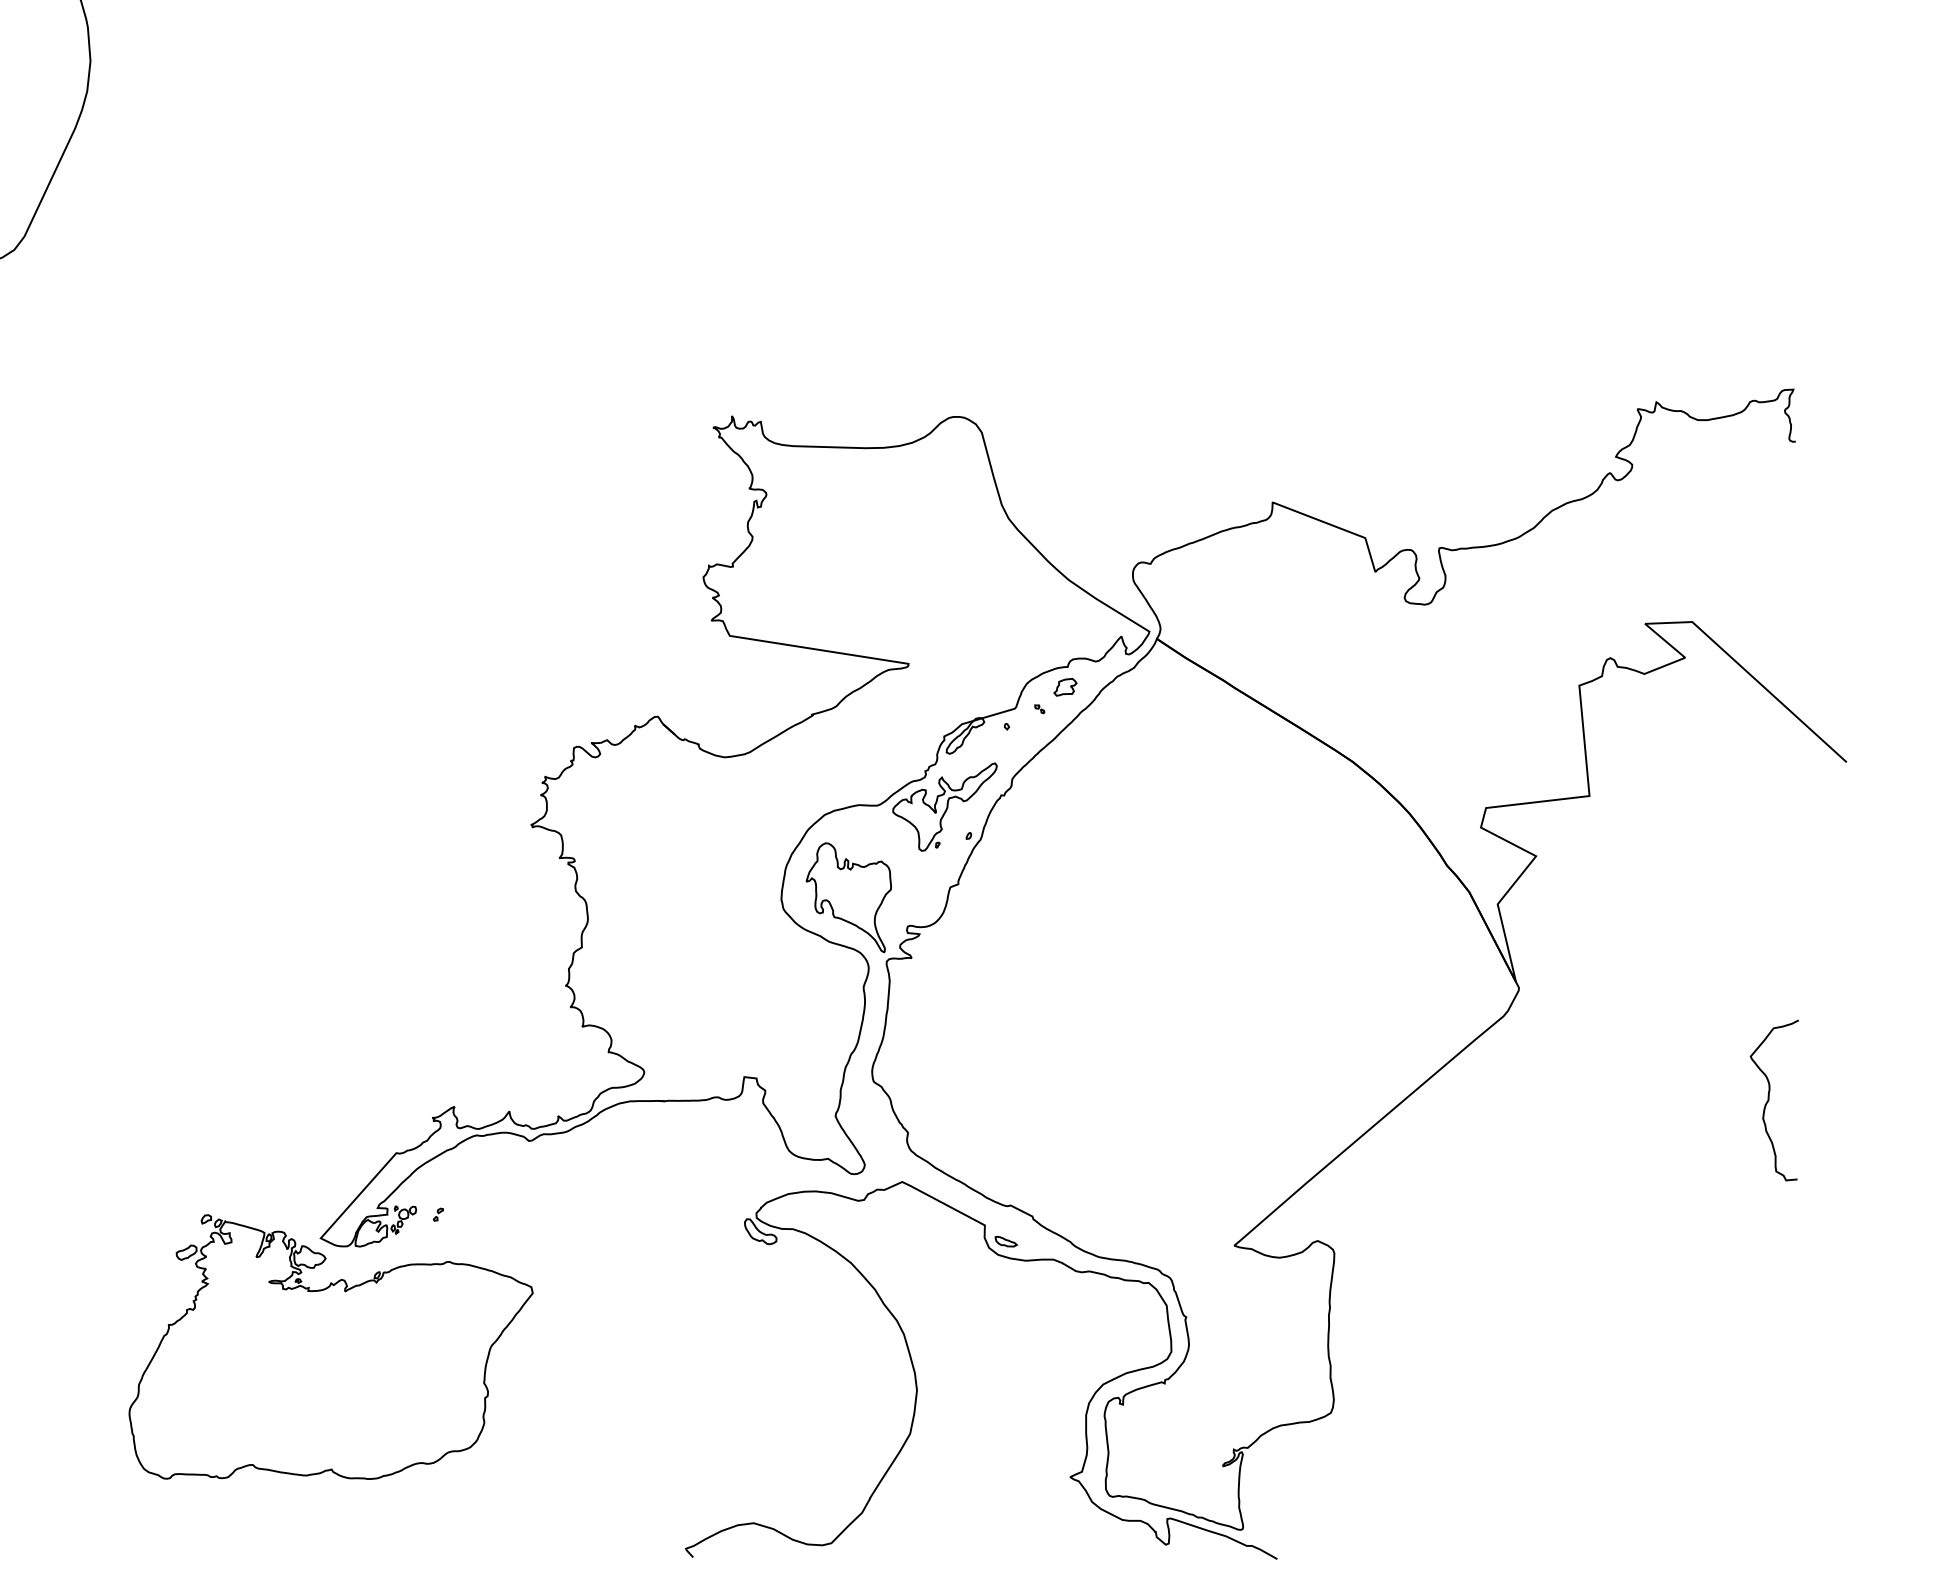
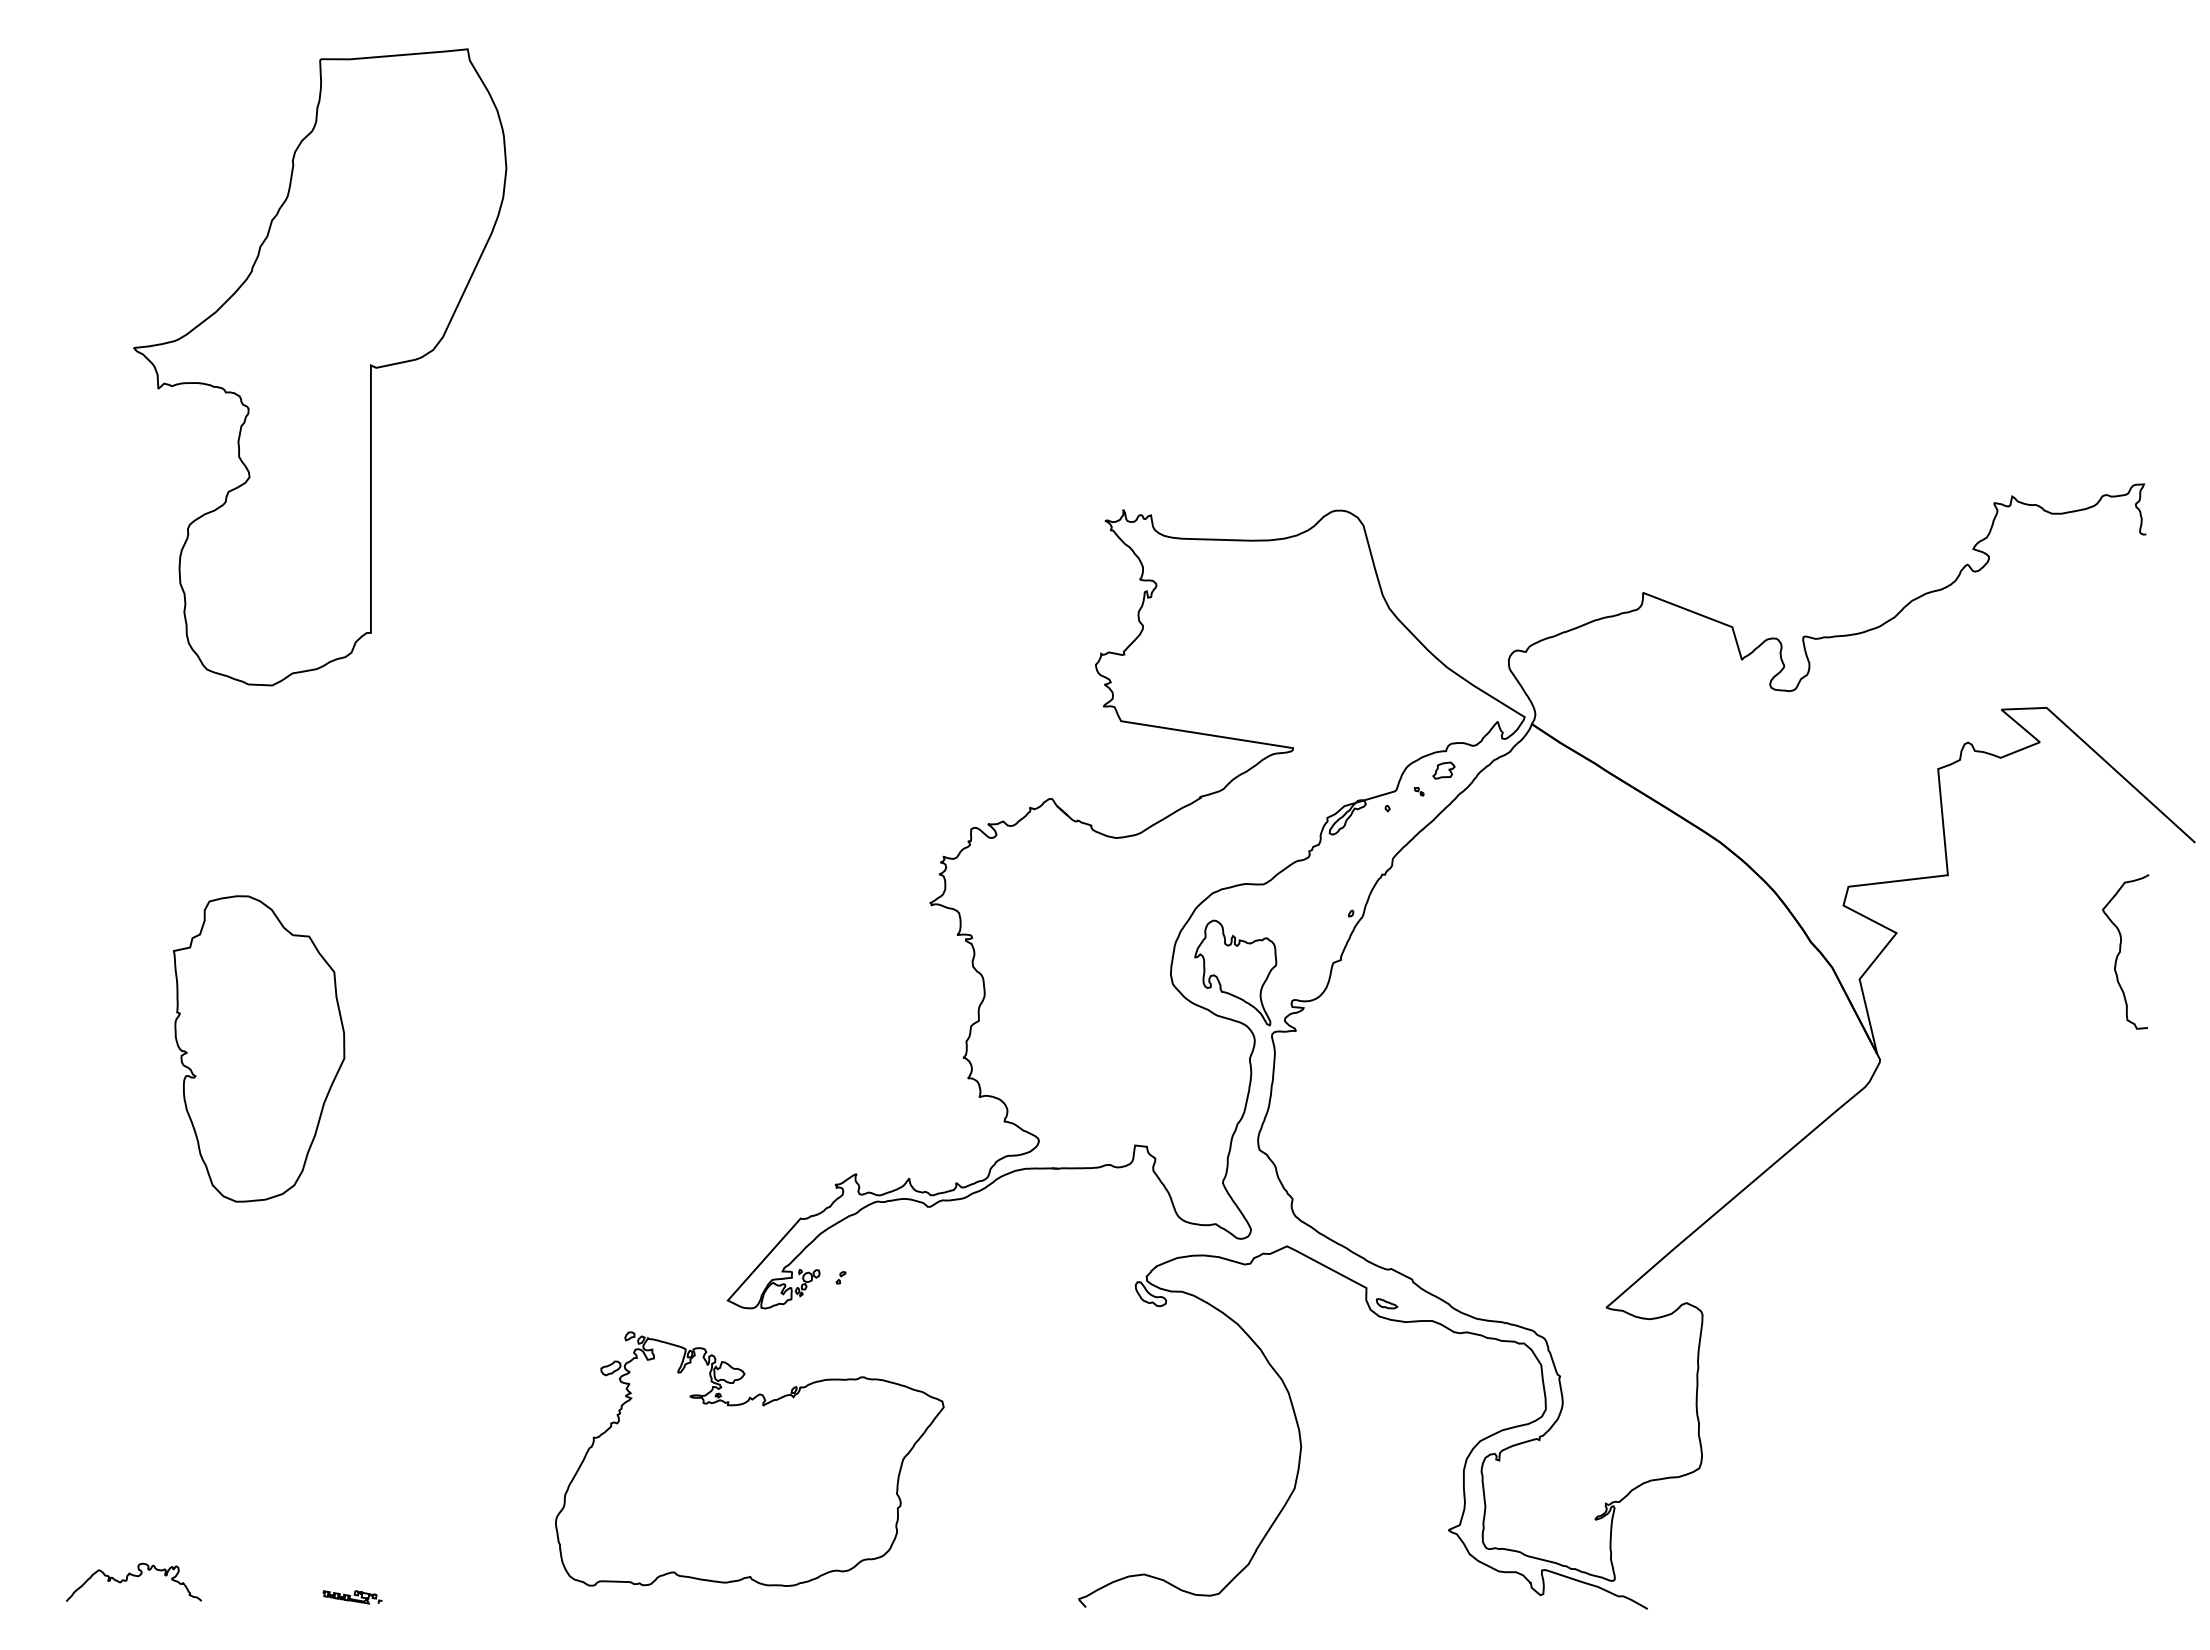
part: (944, 806) -> (1327, 885), removed
curve: (1770, 1096) -> (2121, 948), moved
part: (330, 1346) -> (749, 1458), moved

